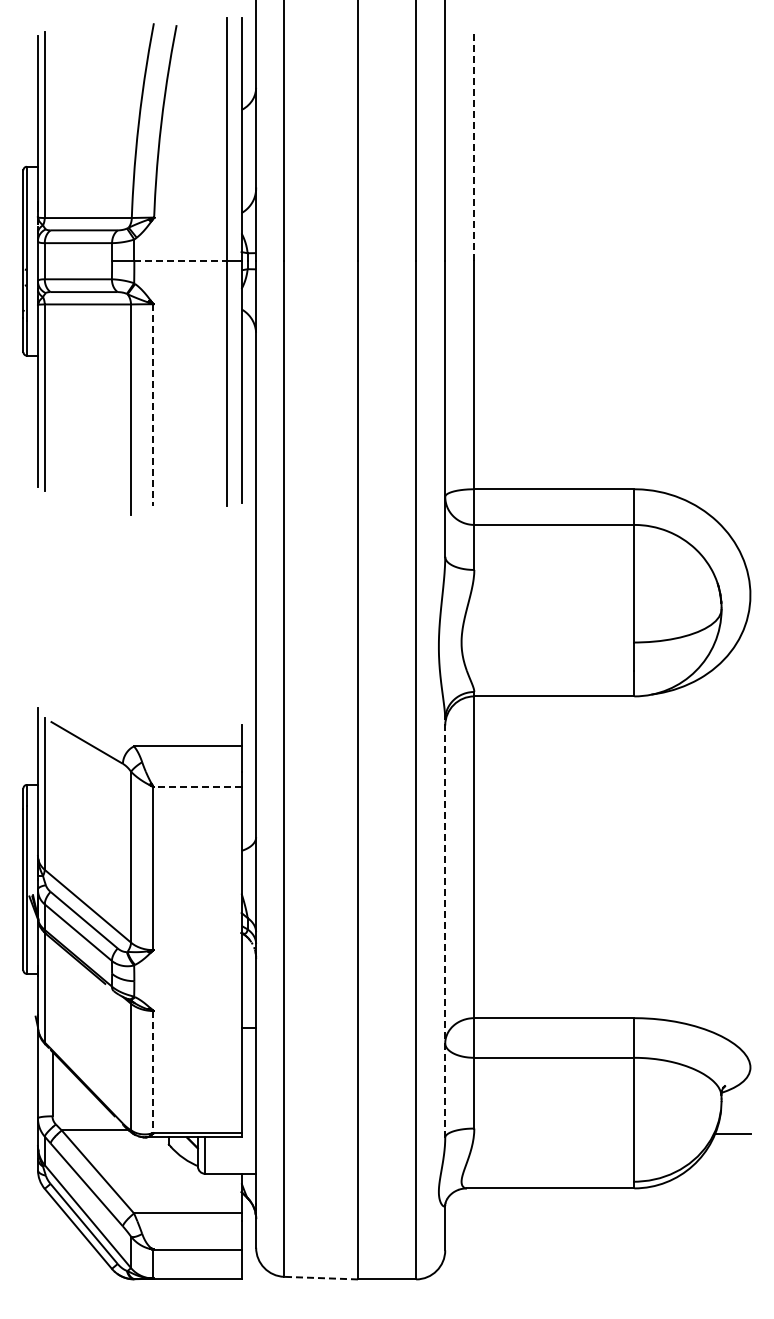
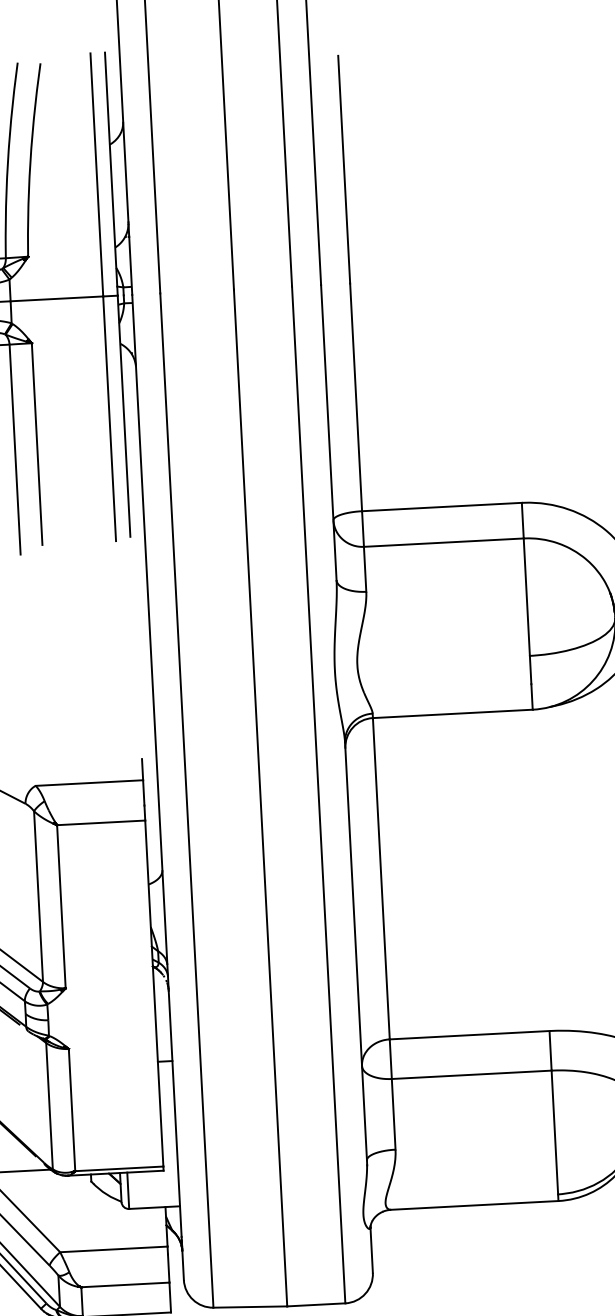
line: (474, 147) -> (344, 169), dashed -> solid
line: (181, 261) -> (57, 299), dashed -> solid
line: (153, 405) -> (37, 444), dashed -> solid
line: (196, 786) -> (100, 822), dashed -> solid
line: (445, 928) -> (356, 951), dashed -> solid
line: (153, 1072) -> (72, 1110), dashed -> solid
line: (321, 1278) -> (250, 1307), dashed -> solid

